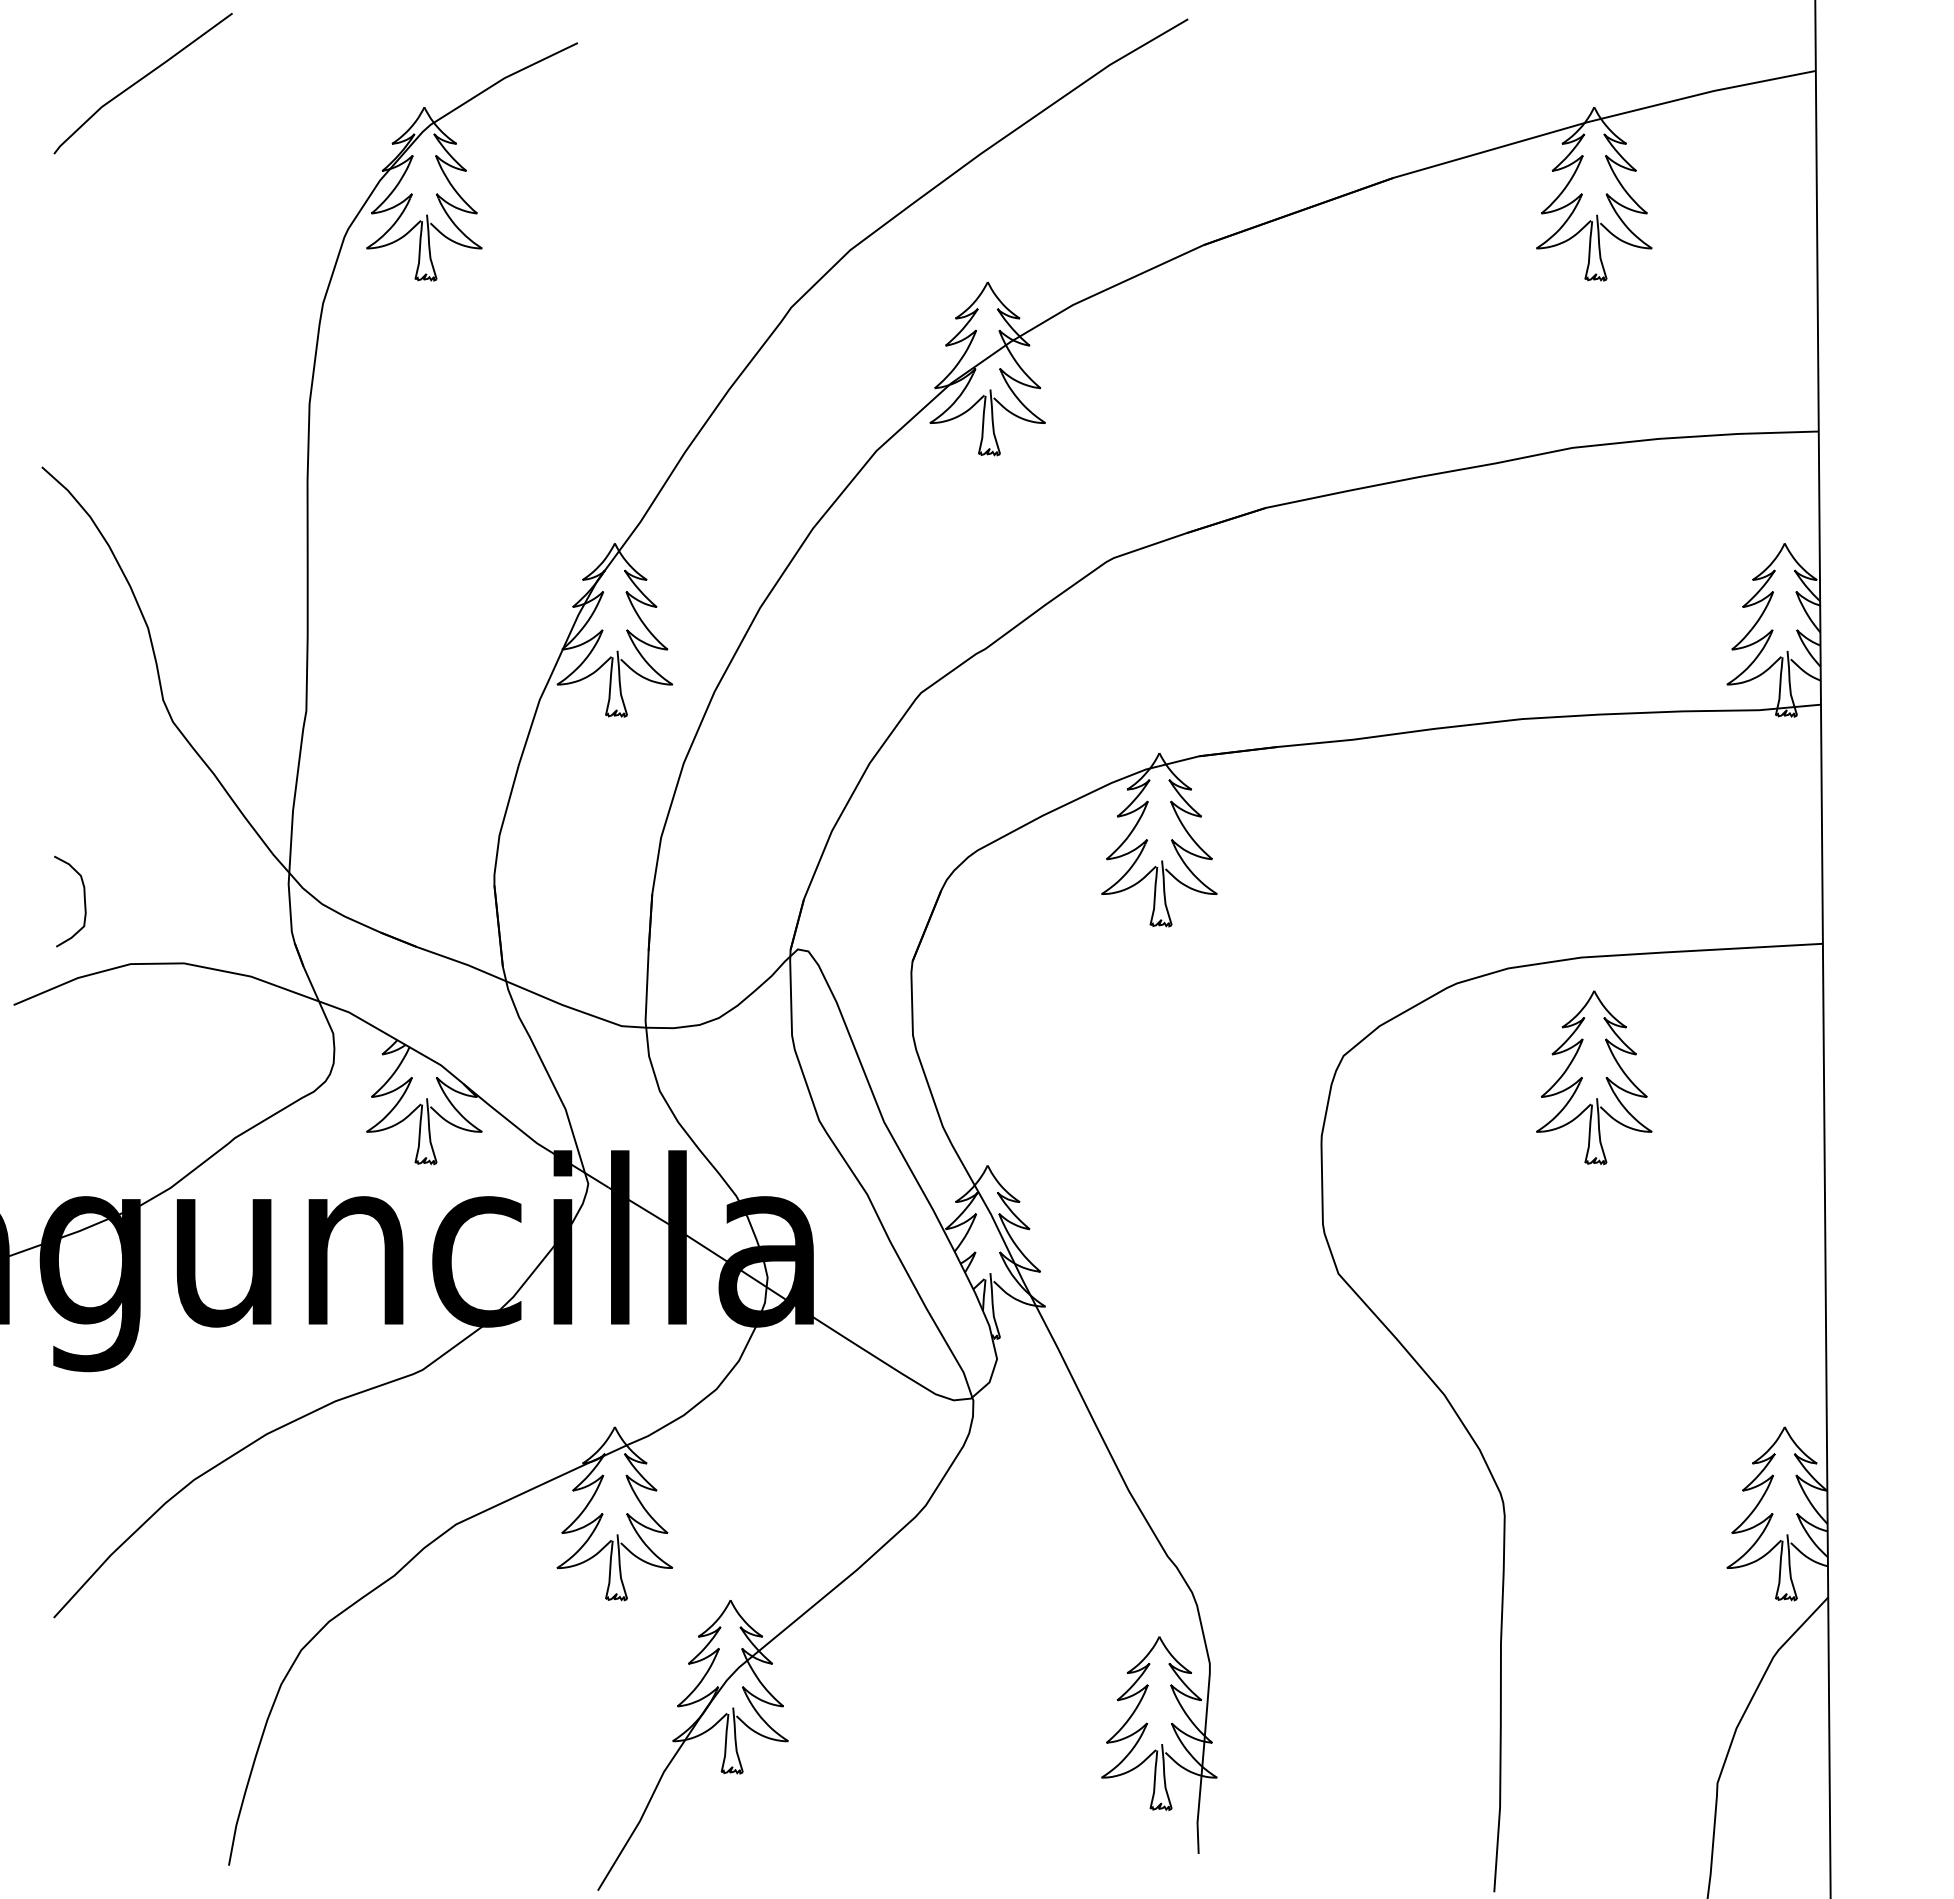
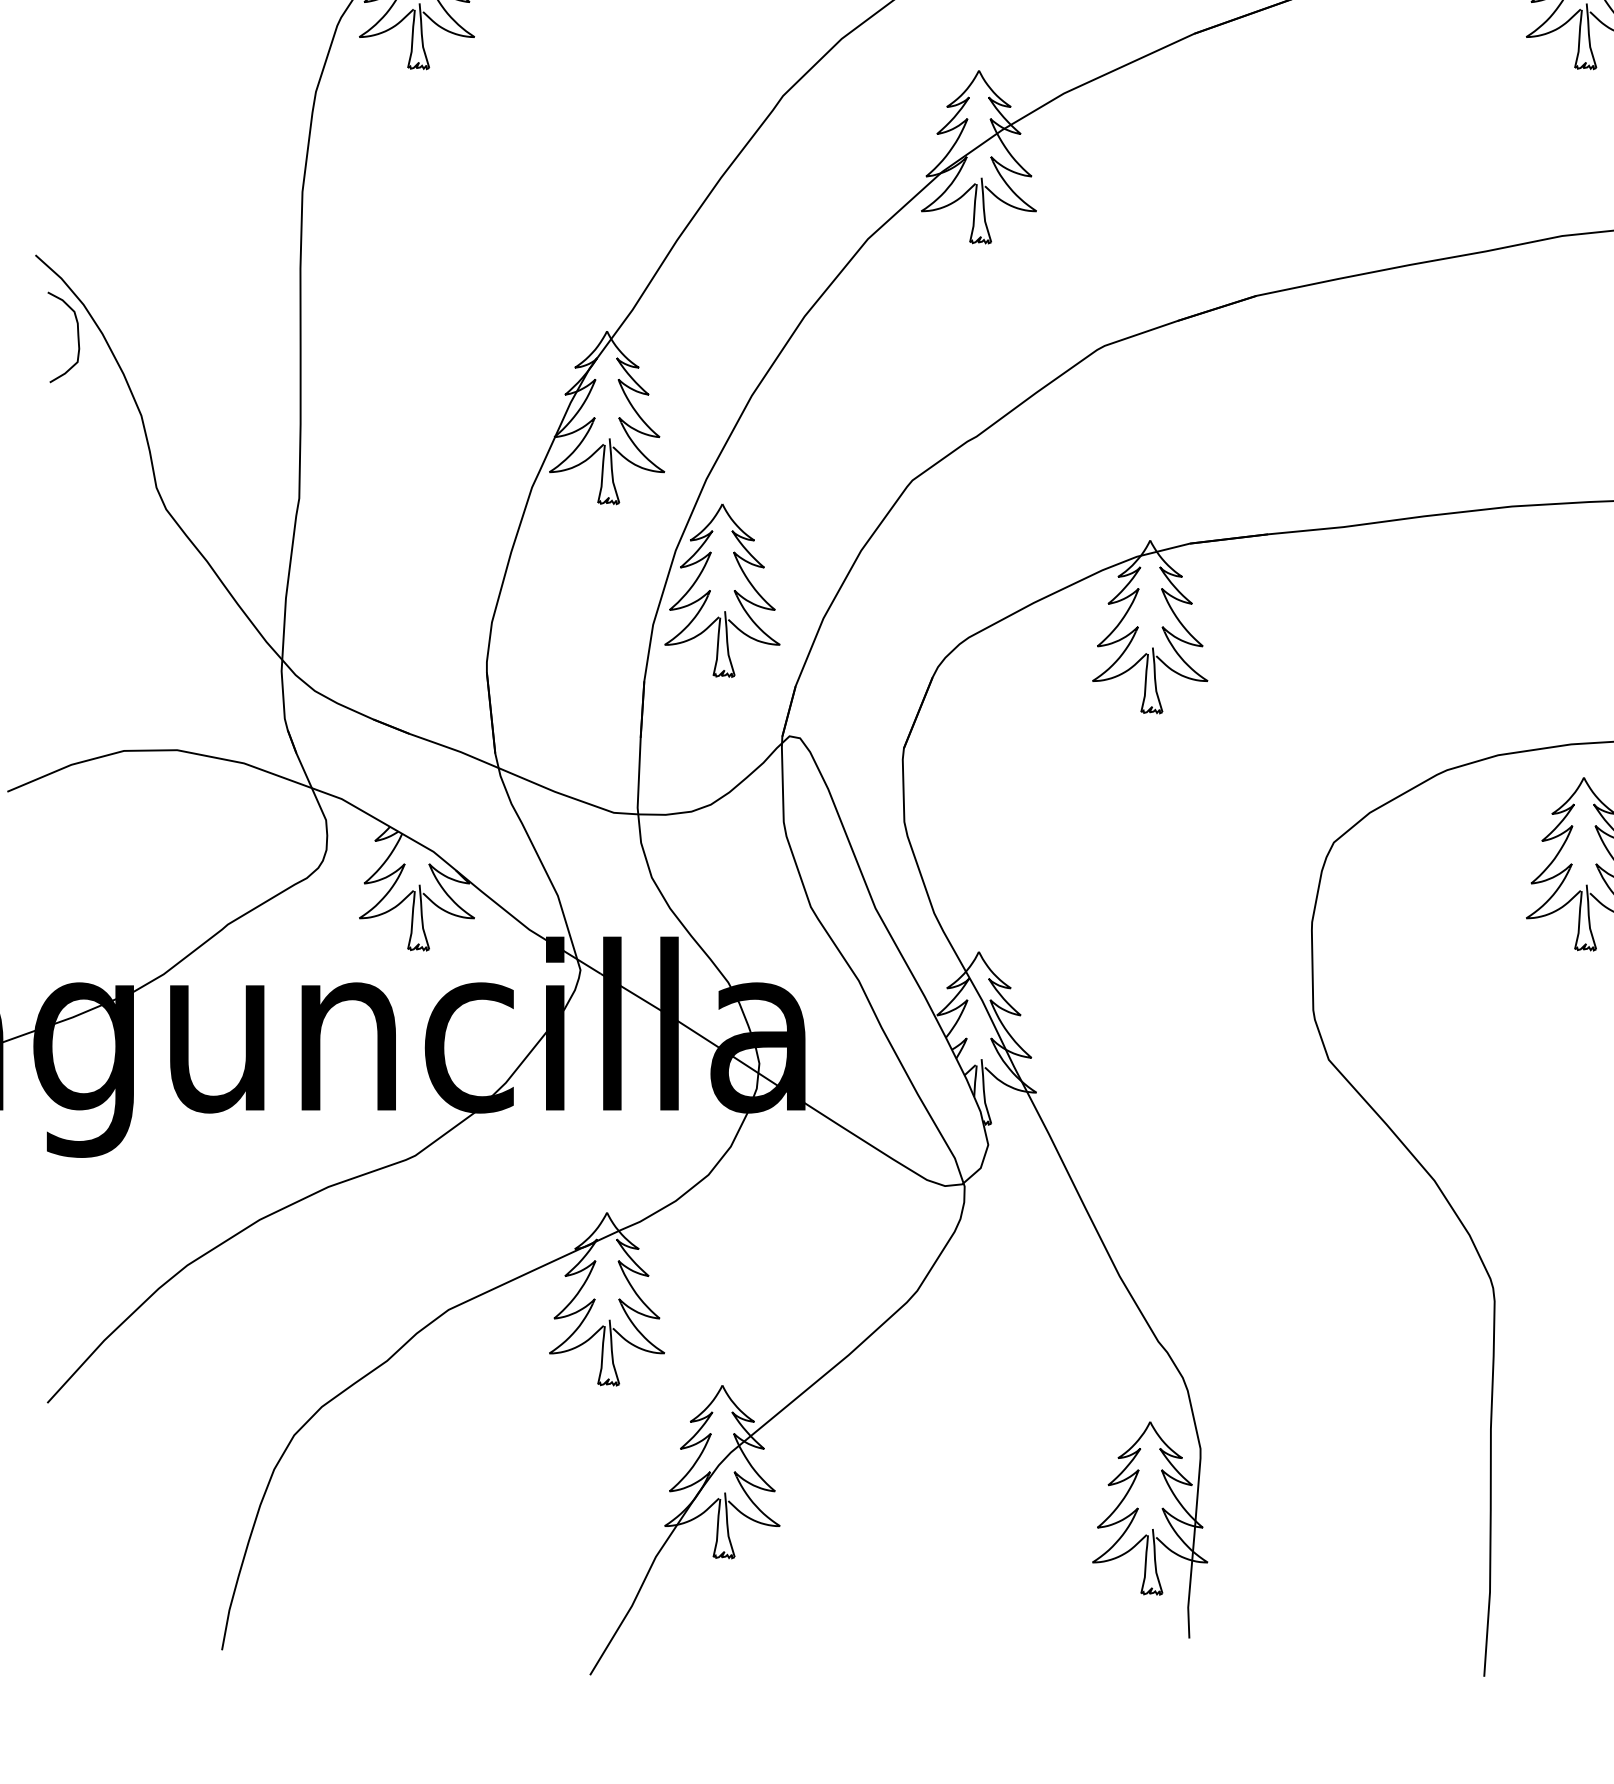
part: (718, 803) -> (710, 590), added
curve: (83, 897) -> (76, 333), moved

